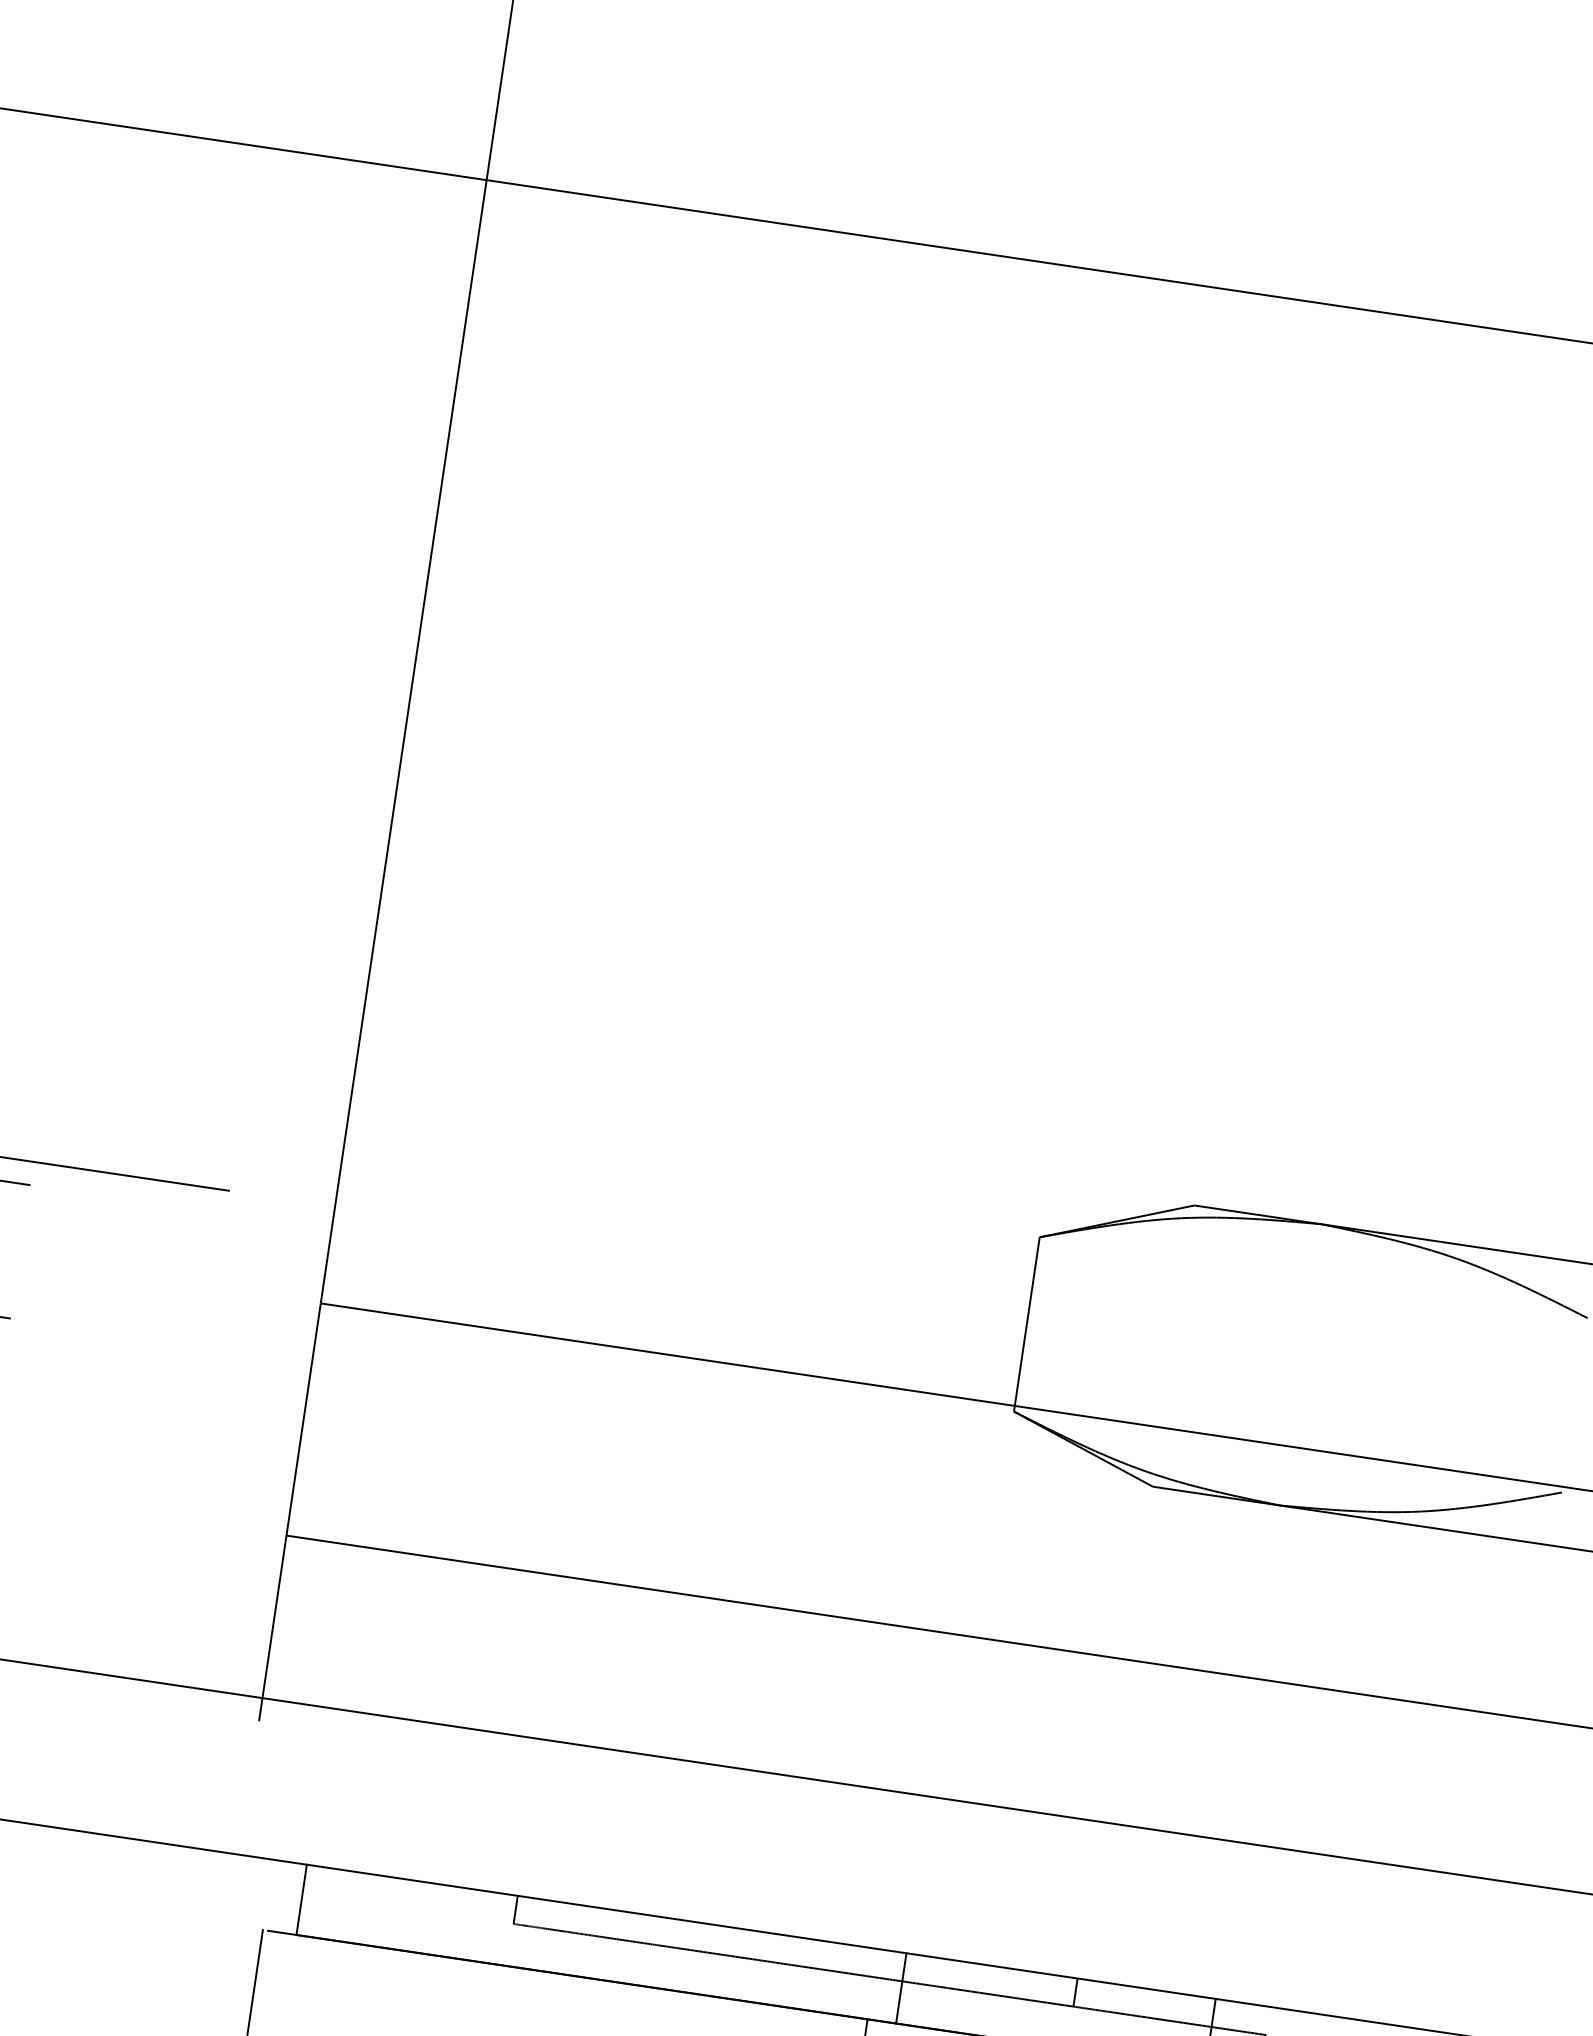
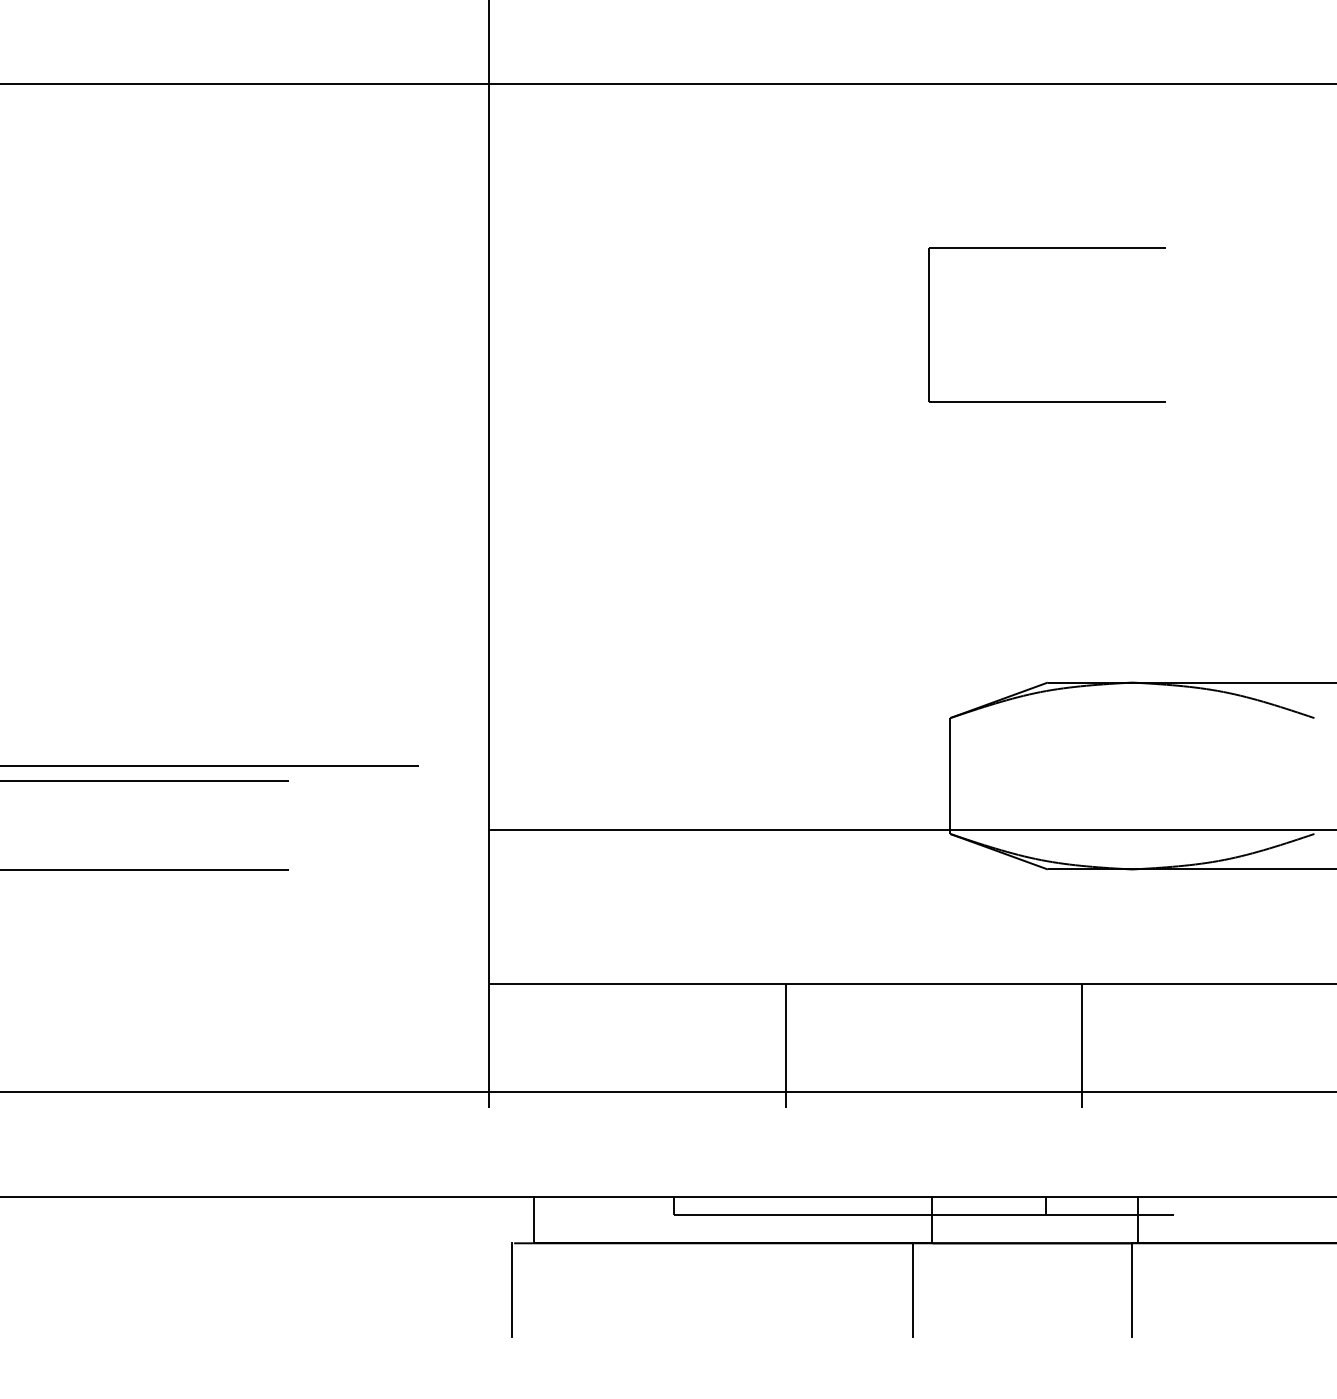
part: (1288, 552) -> (1046, 248), added
line: (719, 1693) -> (785, 1045), added
line: (1165, 1759) -> (1082, 1045), added

